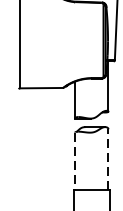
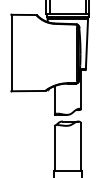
line: (108, 159) -> (80, 146), dashed -> solid
line: (74, 161) -> (54, 148), dashed -> solid

